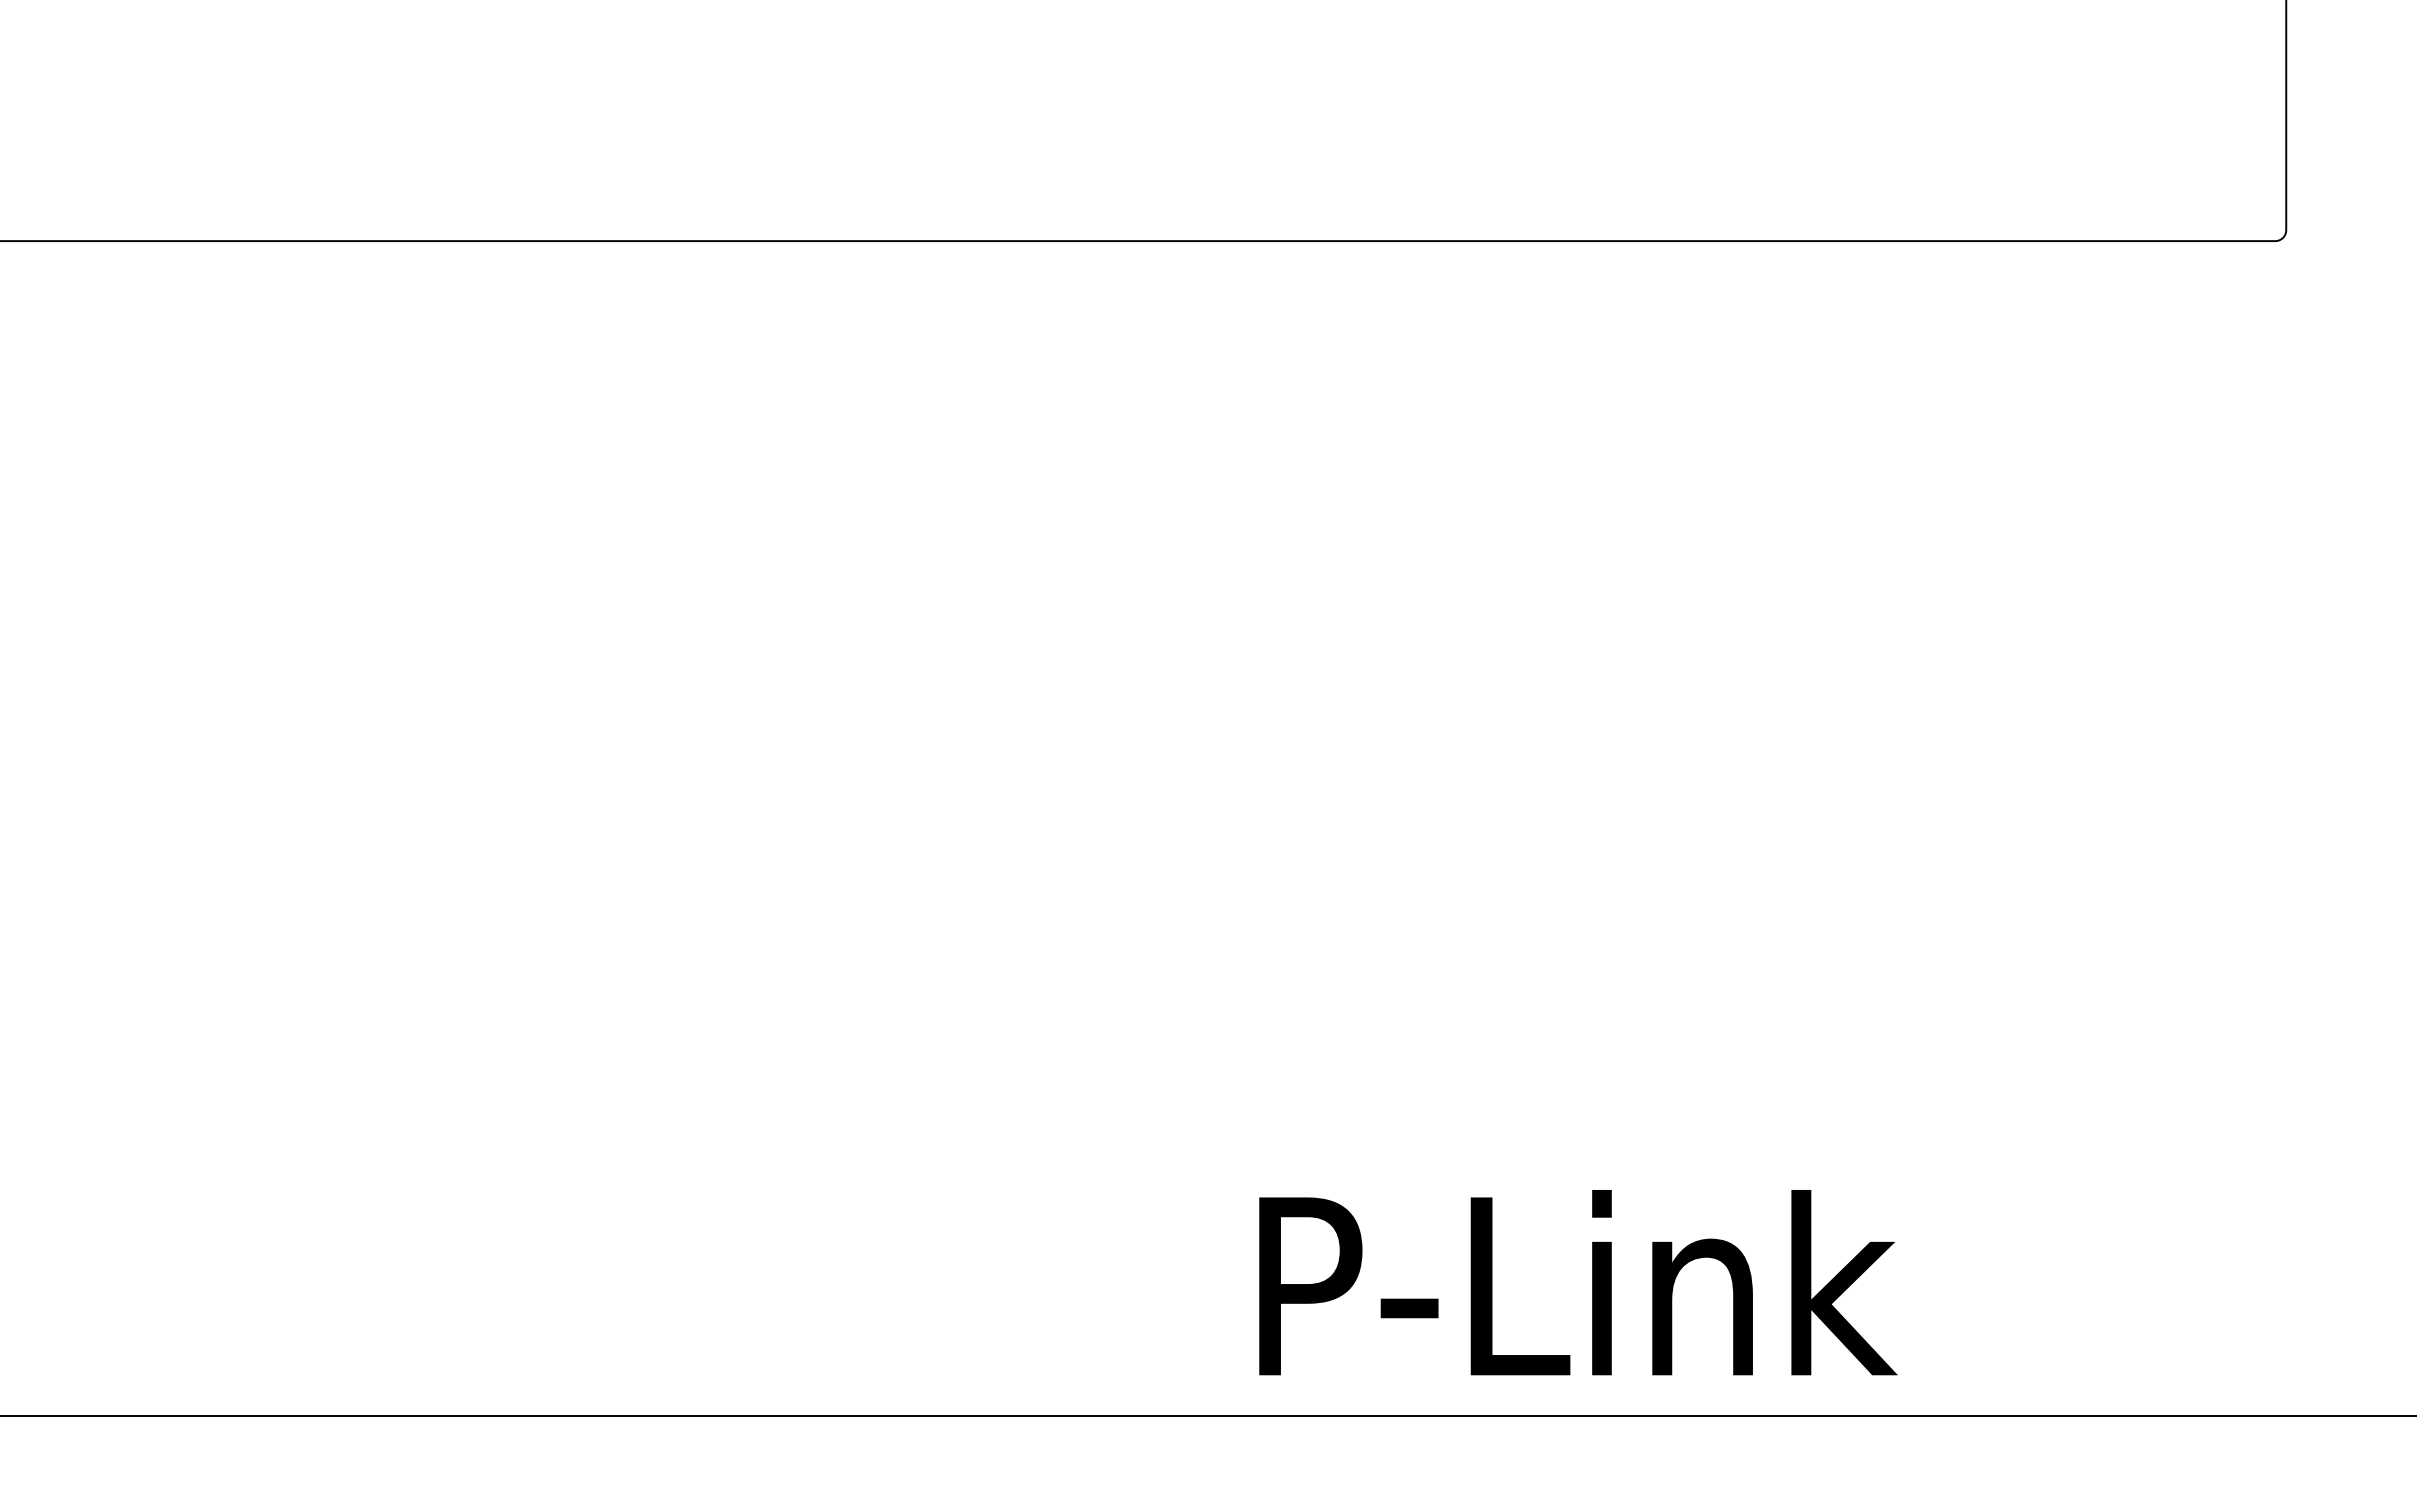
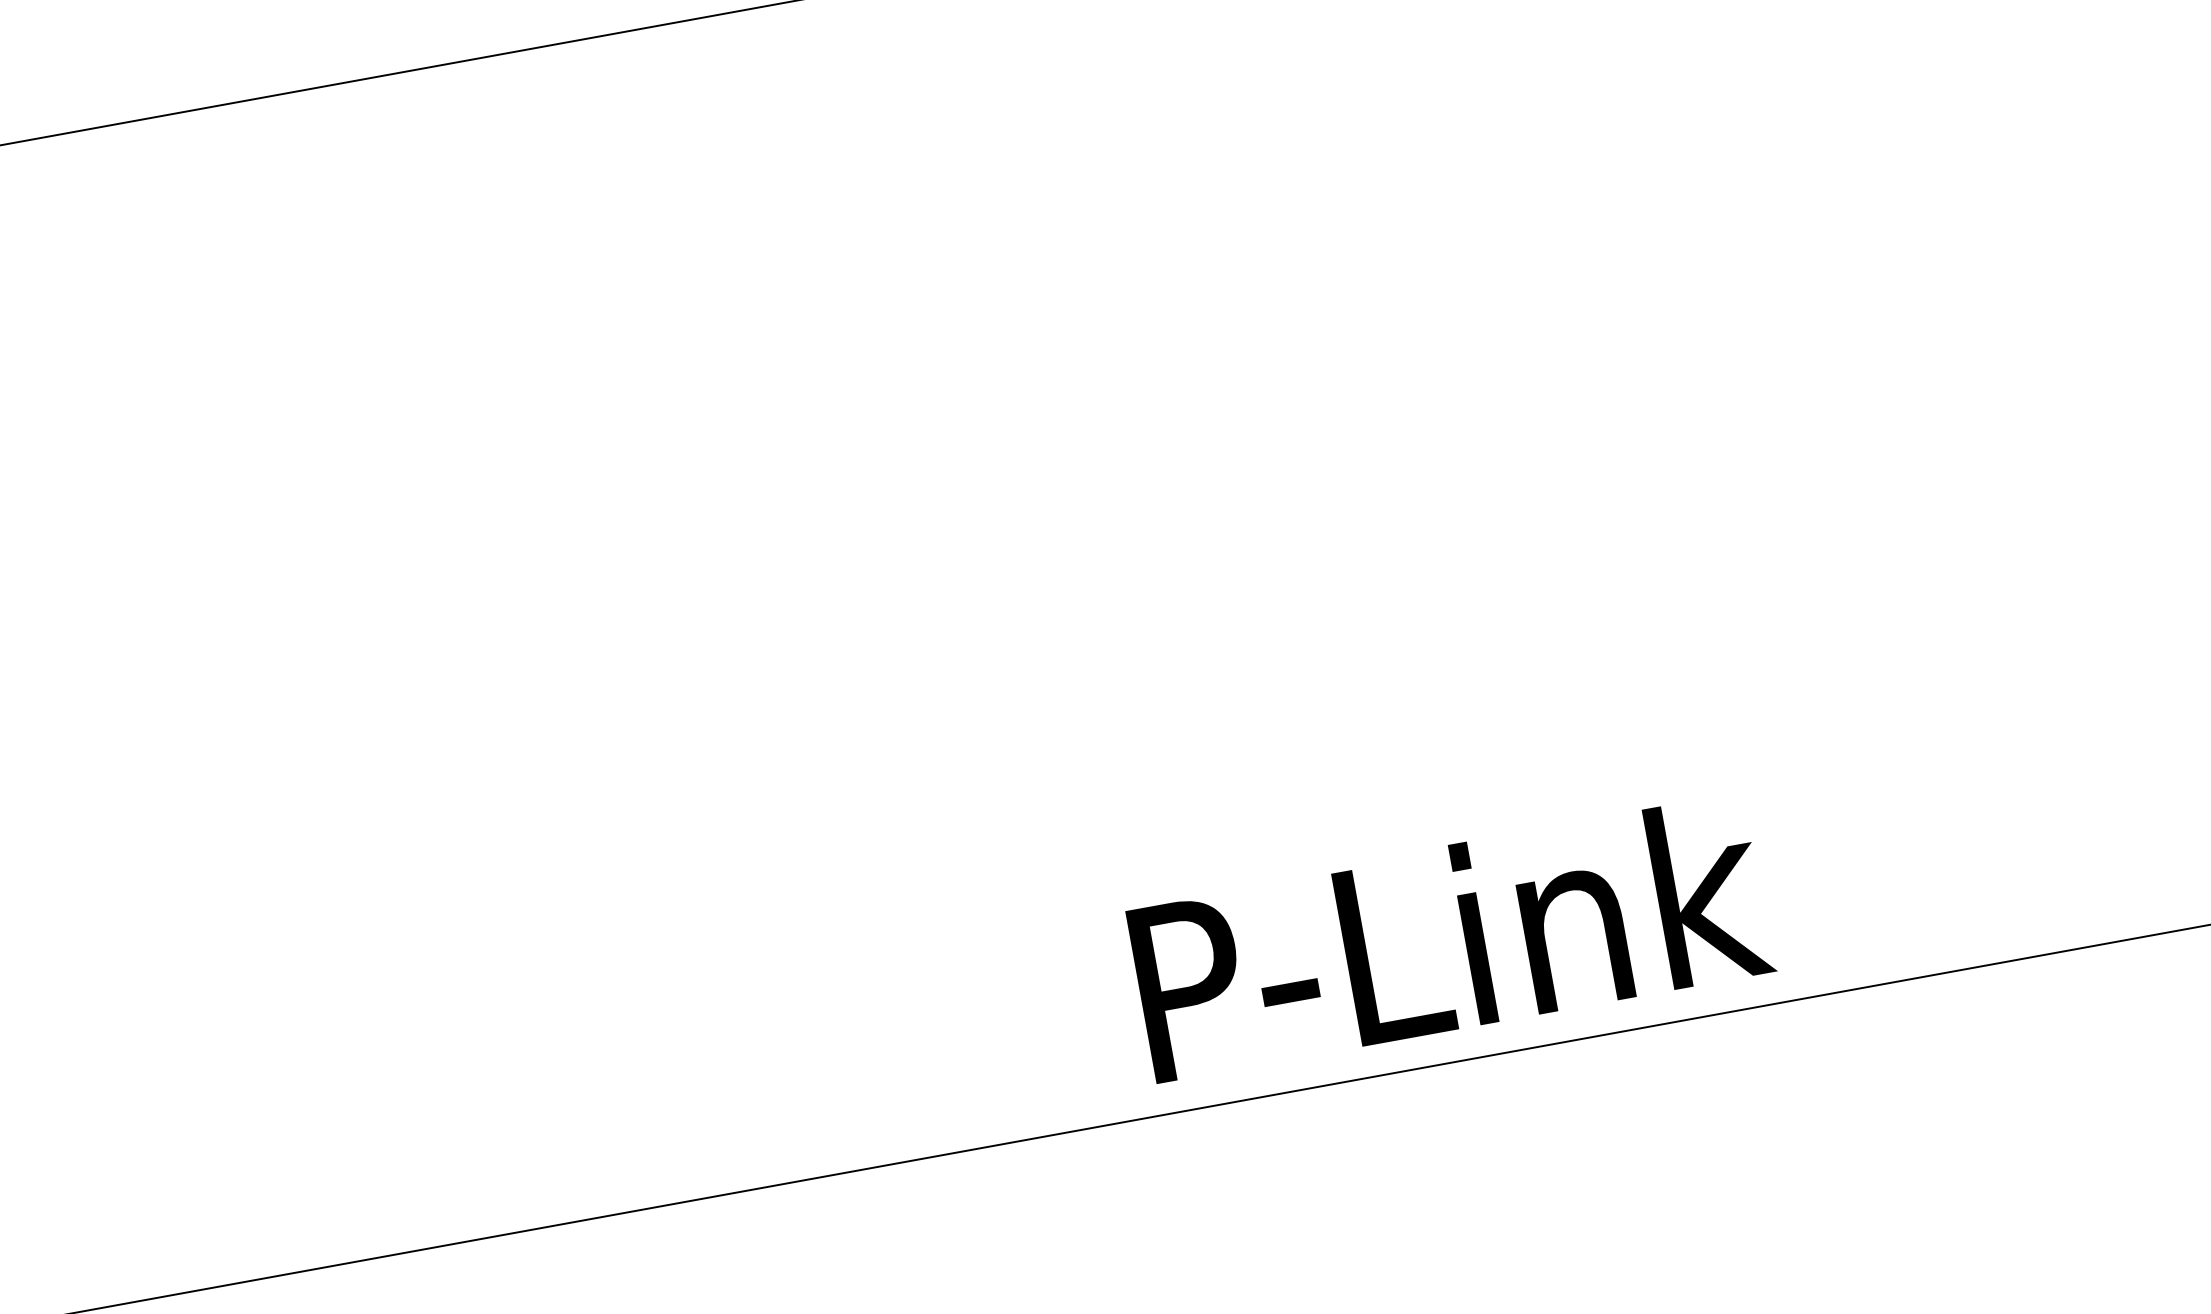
text: (1578, 1282) -> (1450, 937), moved

